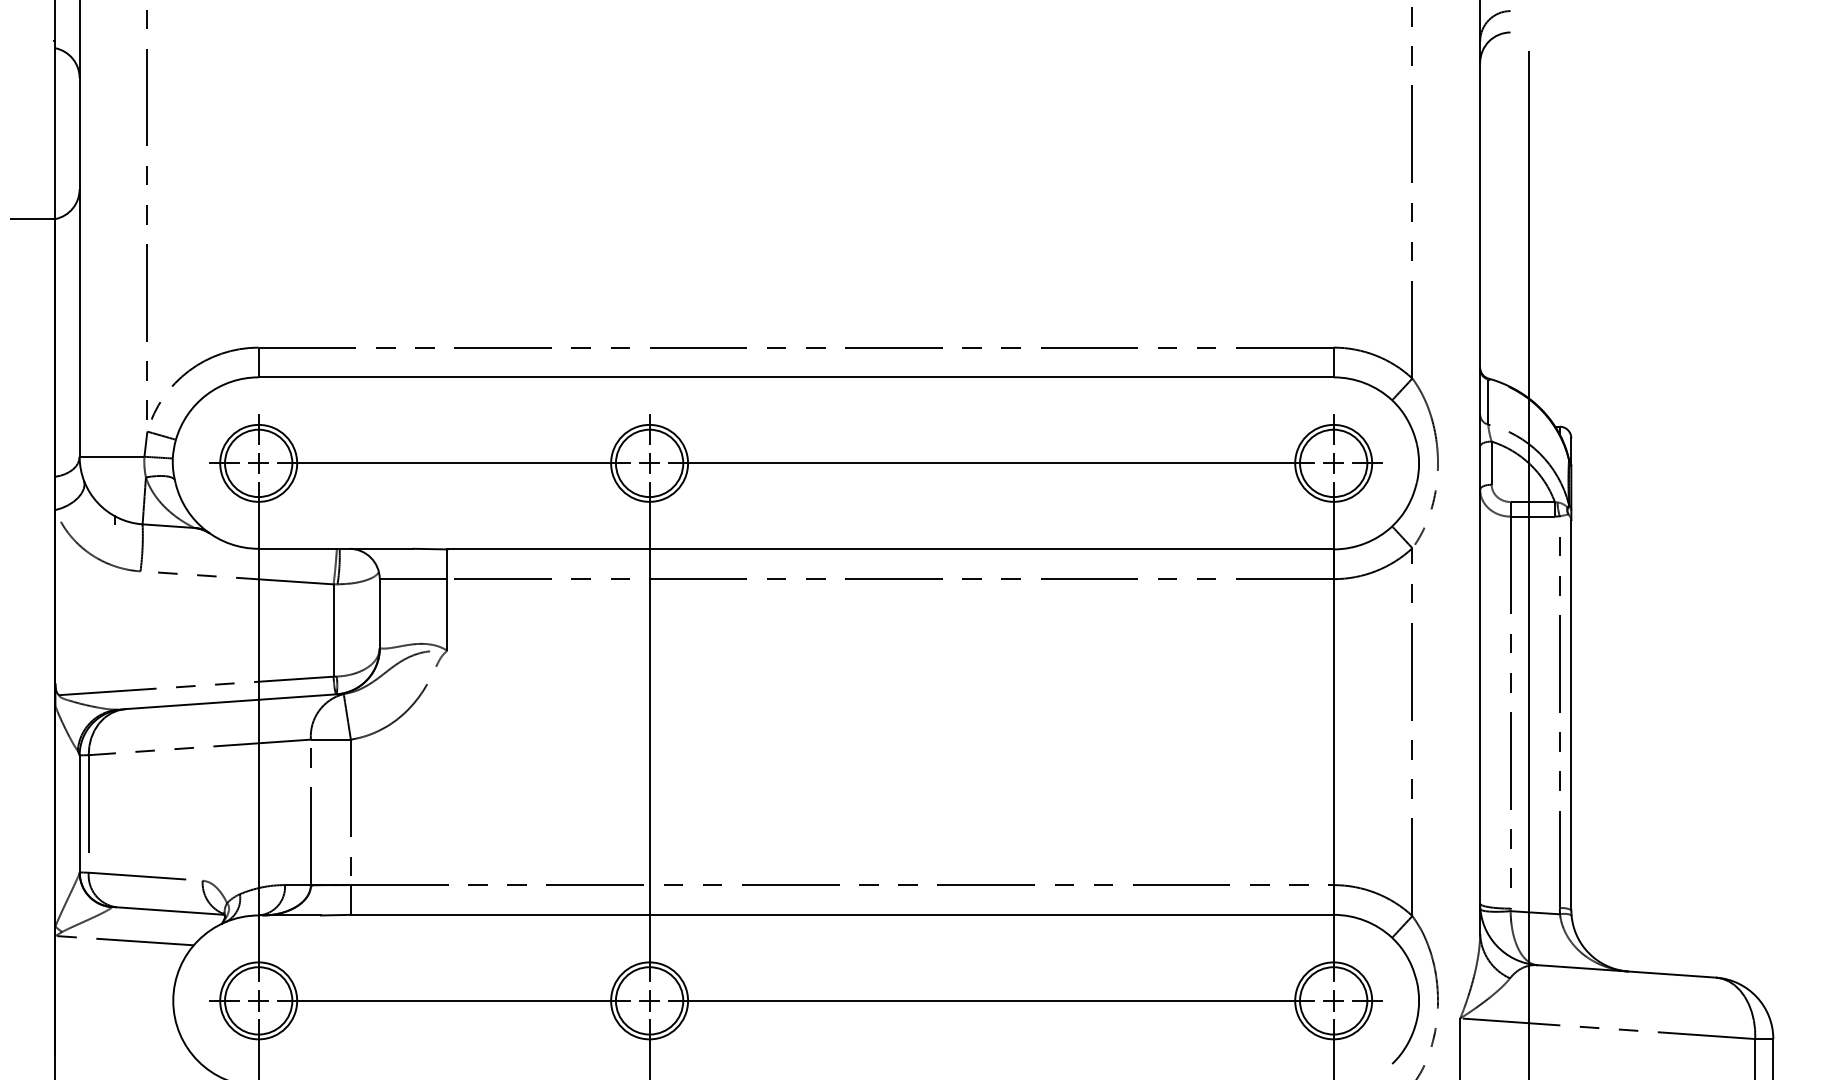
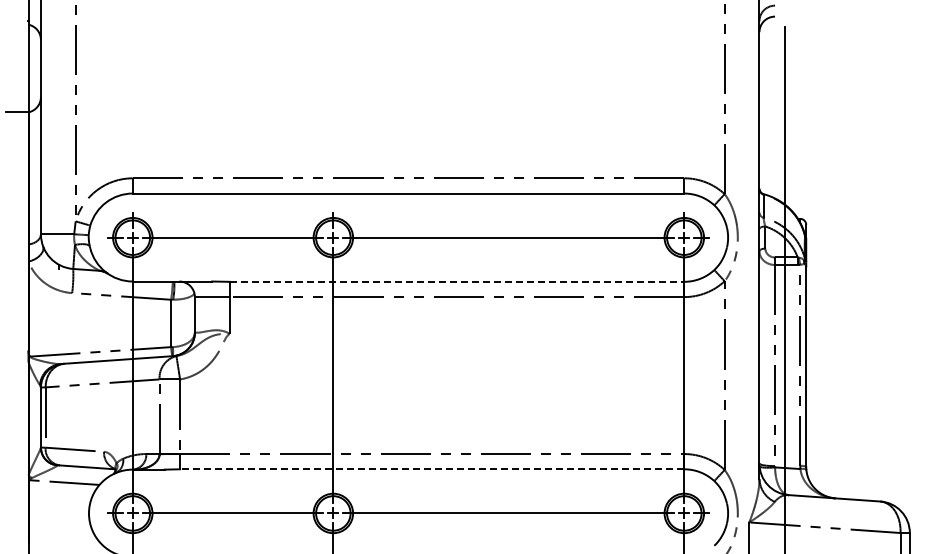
line: (891, 548) -> (457, 281), solid -> dashed
line: (840, 915) -> (431, 469), solid -> dashed

